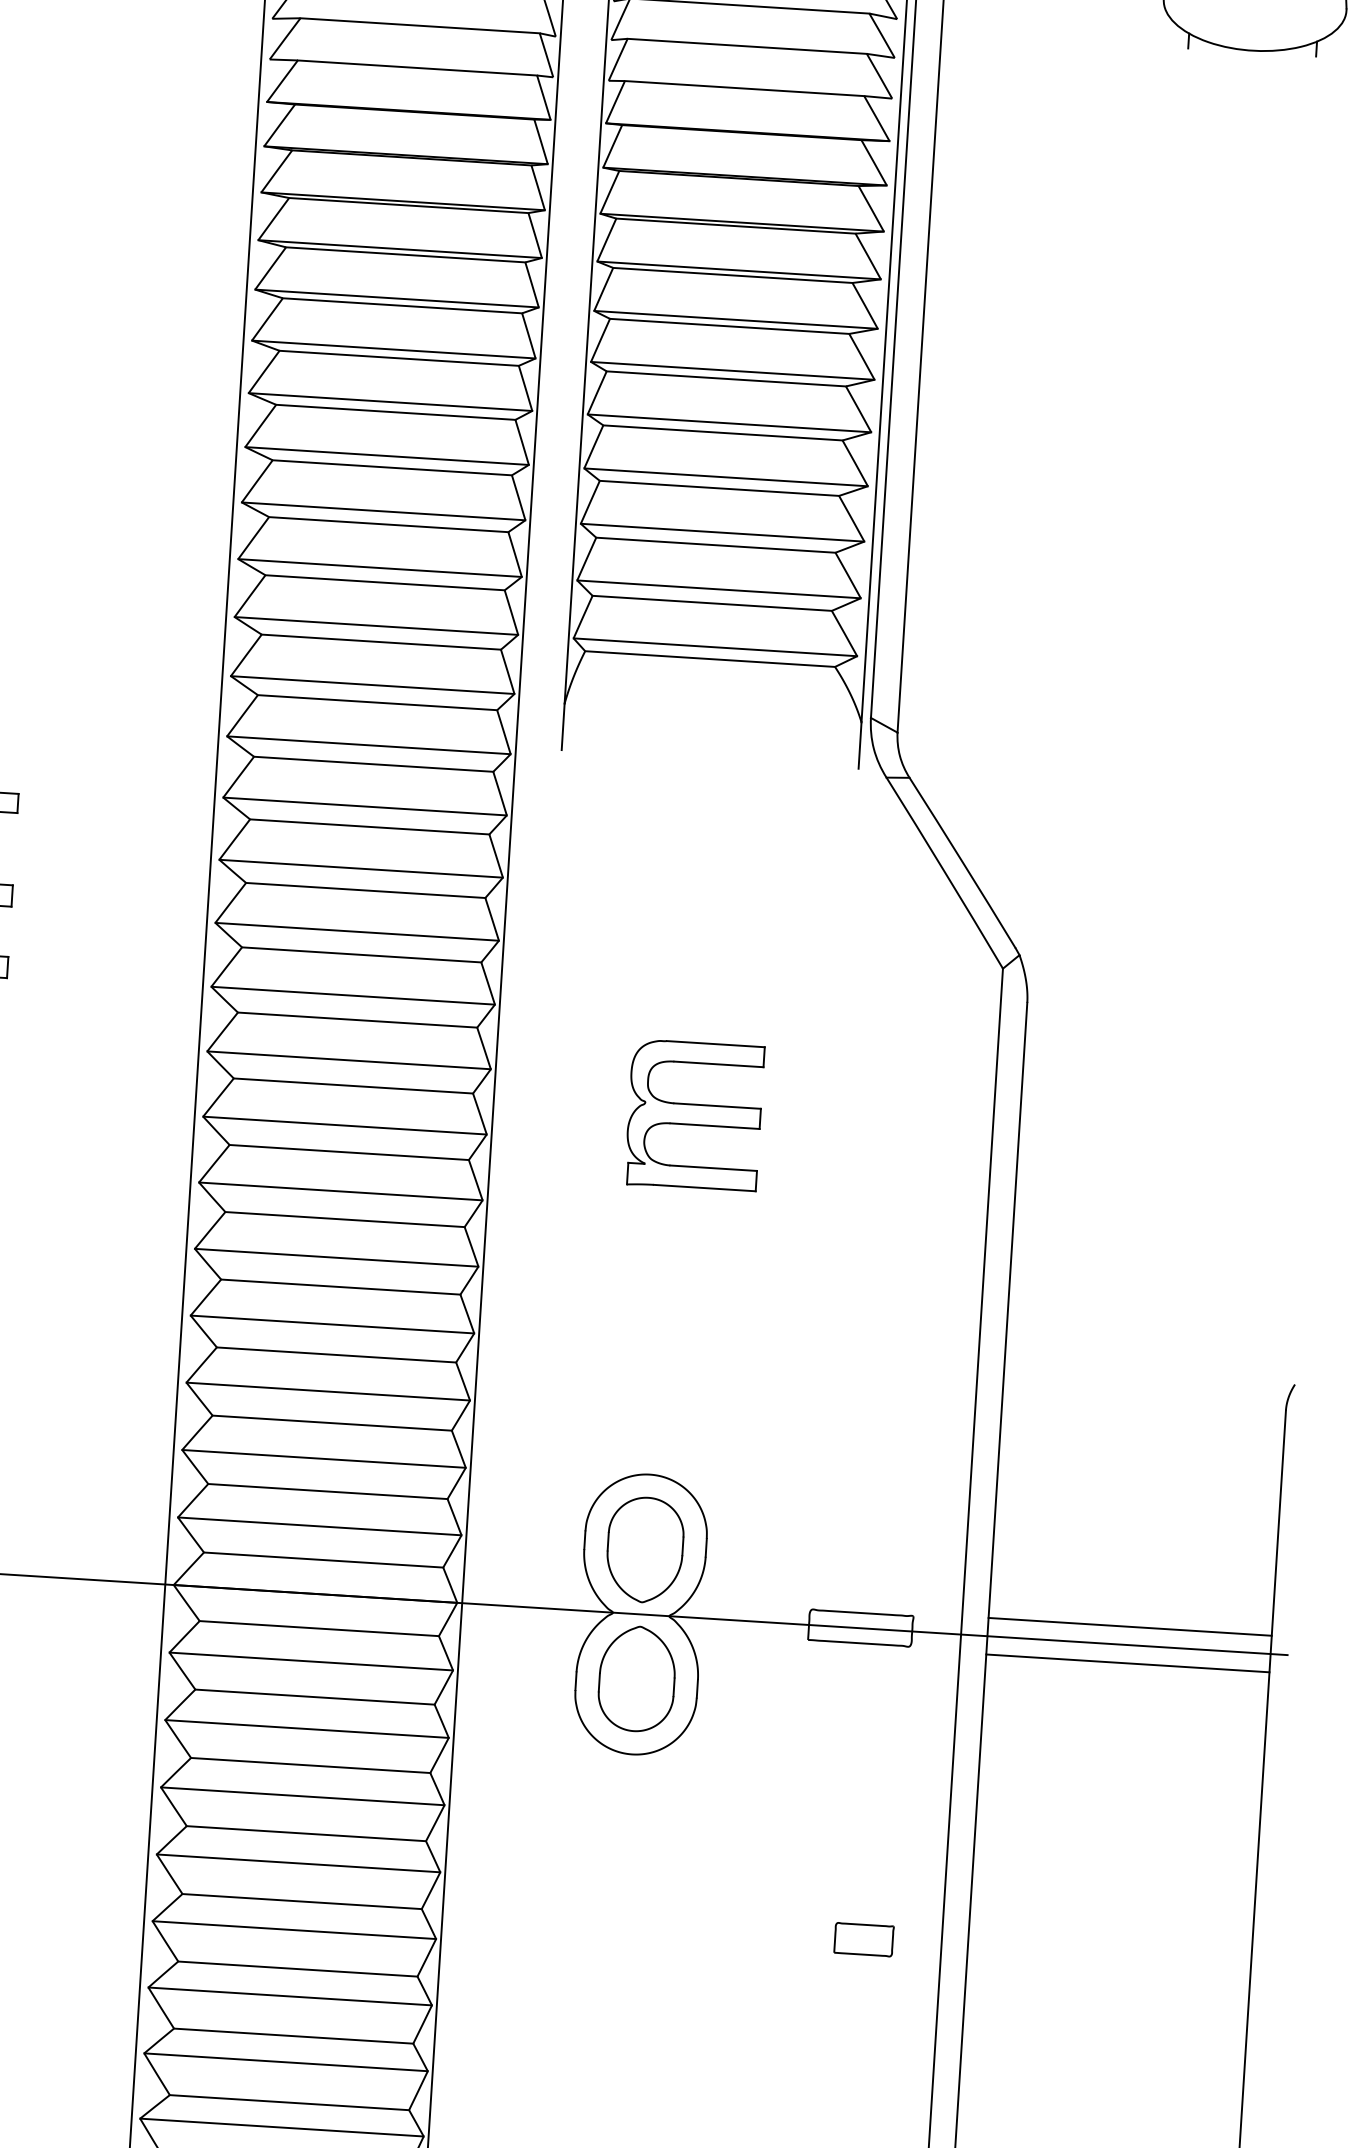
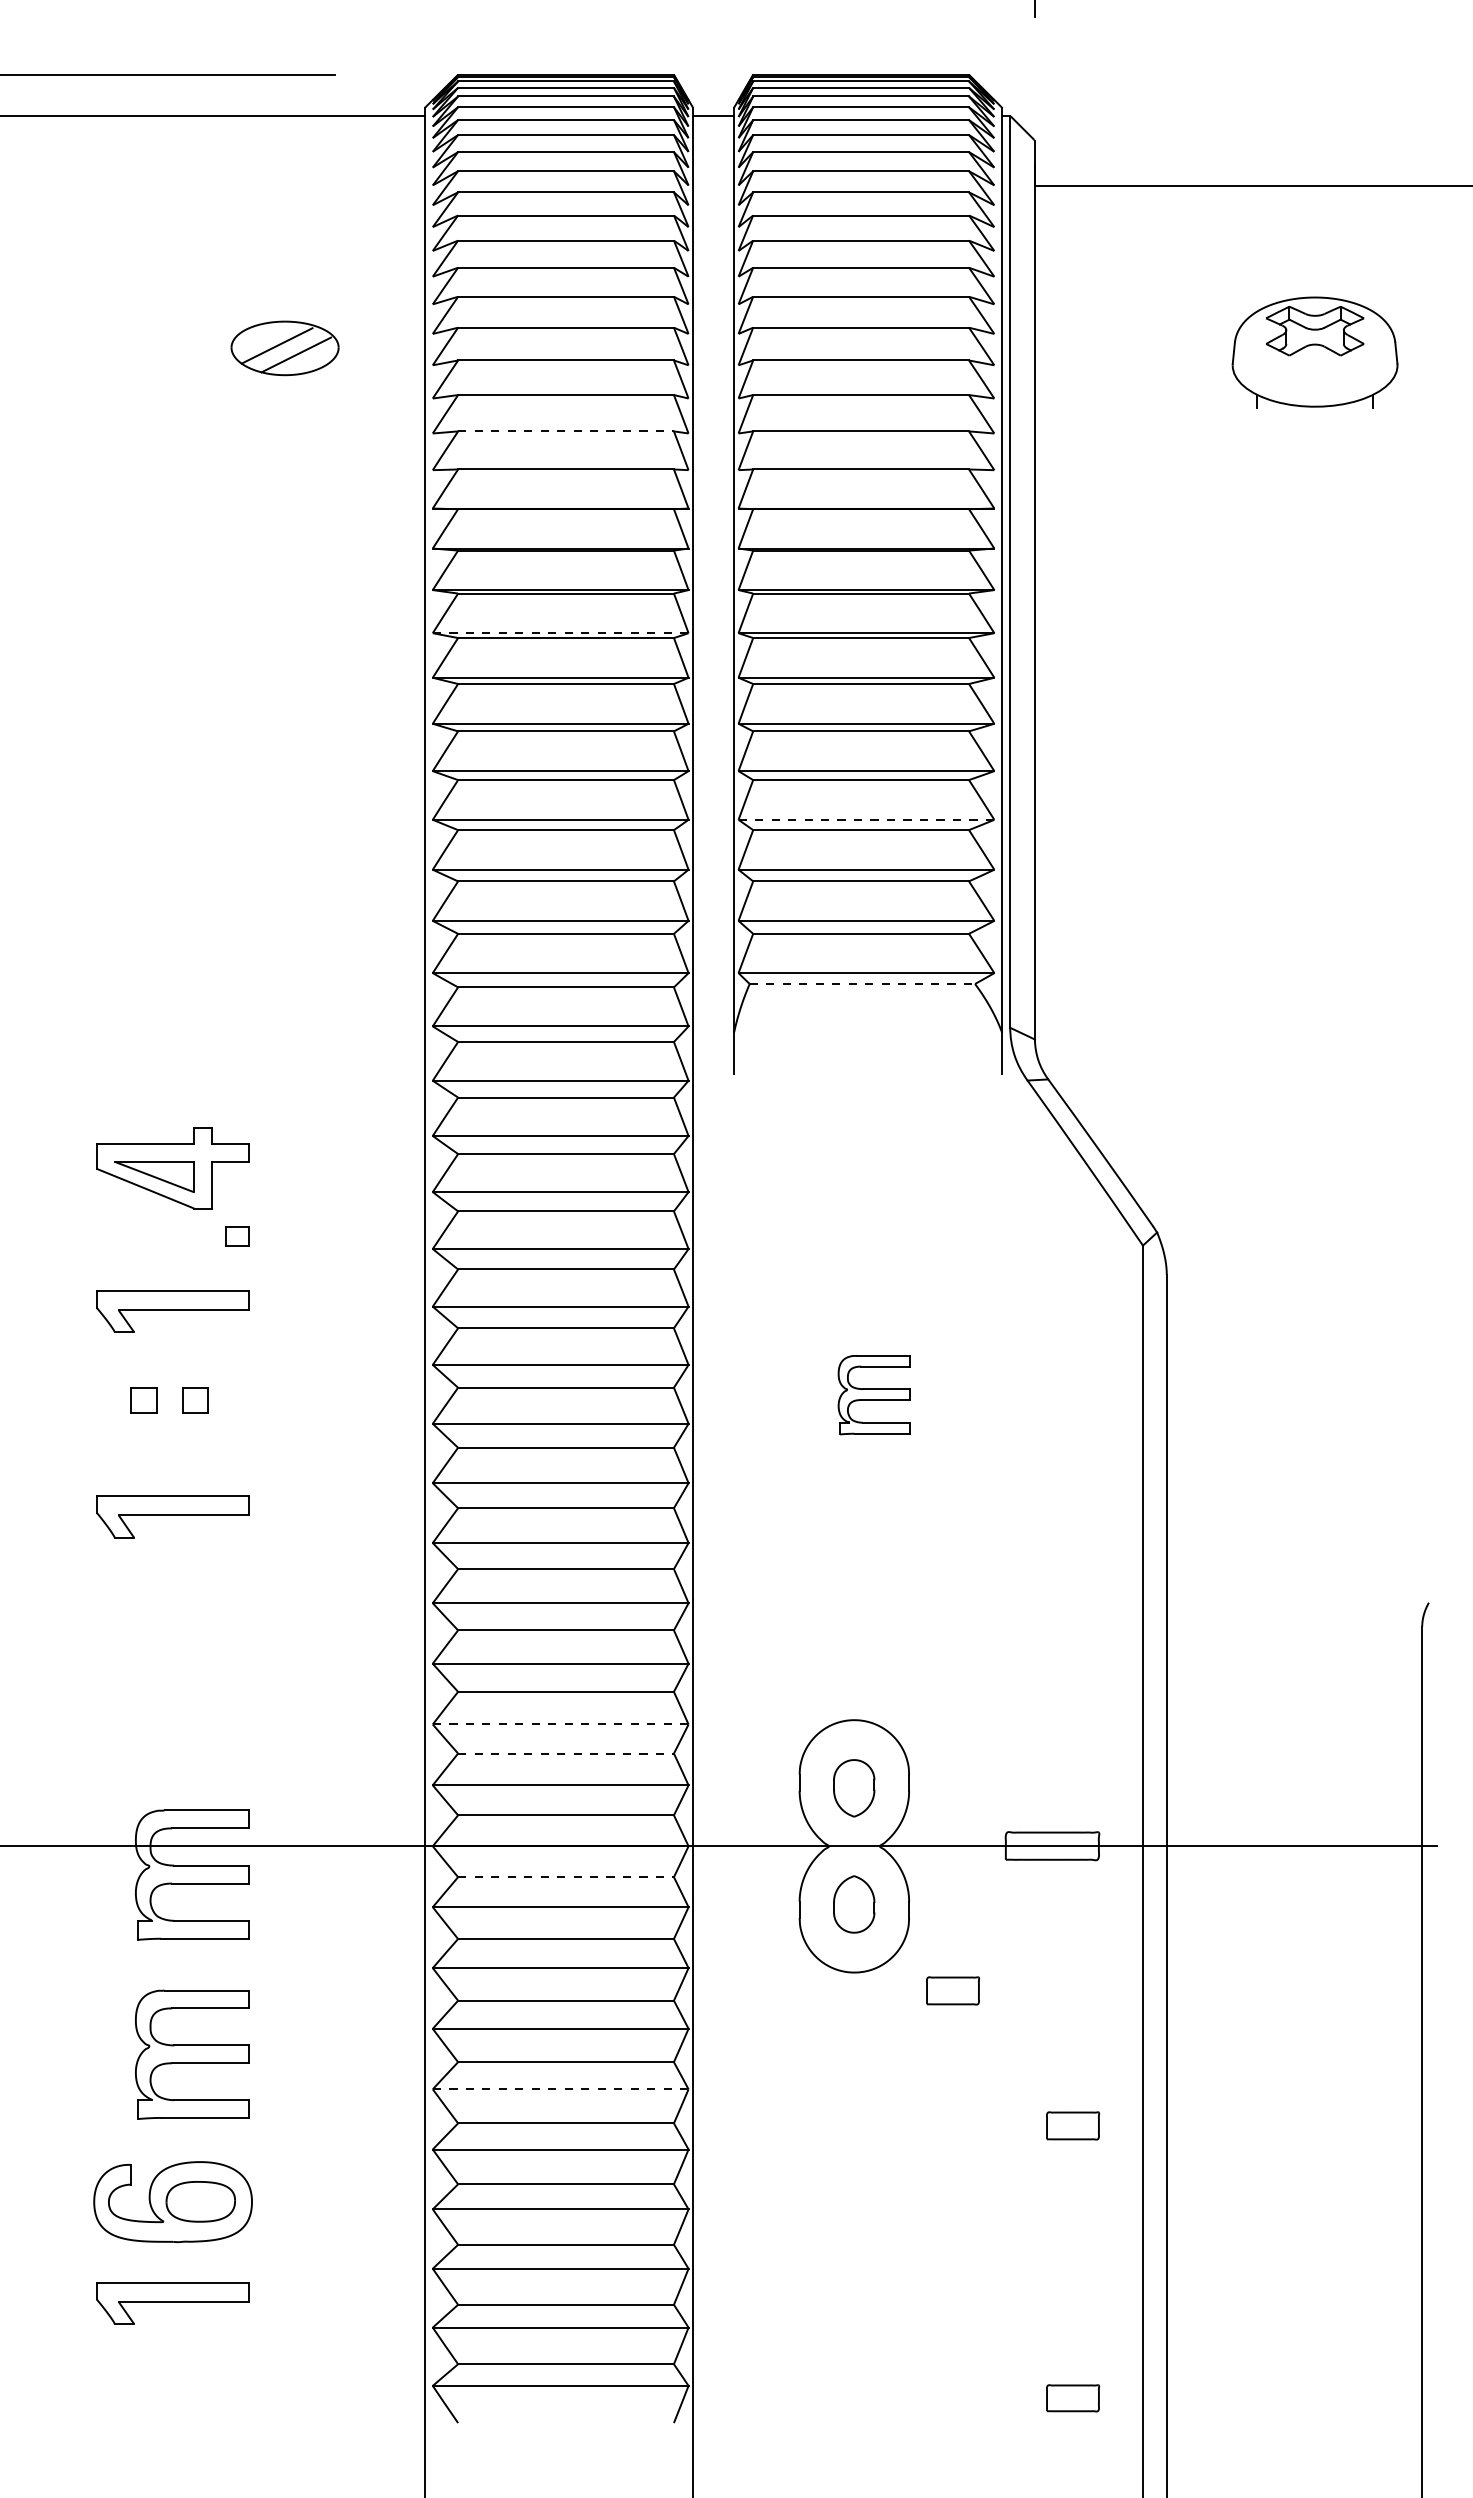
line: (420, 25) -> (566, 431), solid -> dashed
line: (399, 249) -> (560, 633), solid -> dashed
line: (726, 476) -> (866, 819), solid -> dashed
line: (710, 659) -> (862, 984), solid -> dashed
part: (693, 1114) -> (873, 1394), size x0.6
line: (323, 1458) -> (560, 1724), solid -> dashed
line: (328, 1491) -> (566, 1753), solid -> dashed
part: (644, 1550) -> (853, 1788), size x0.6
line: (1130, 1626) -> (1294, 1829), removed
line: (319, 1628) -> (566, 1877), solid -> dashed
line: (1127, 1663) -> (1294, 1862), removed
part: (636, 1678) -> (853, 1904), size x0.6
part: (740, 1781) -> (953, 1990), added
line: (298, 1863) -> (560, 2089), solid -> dashed

